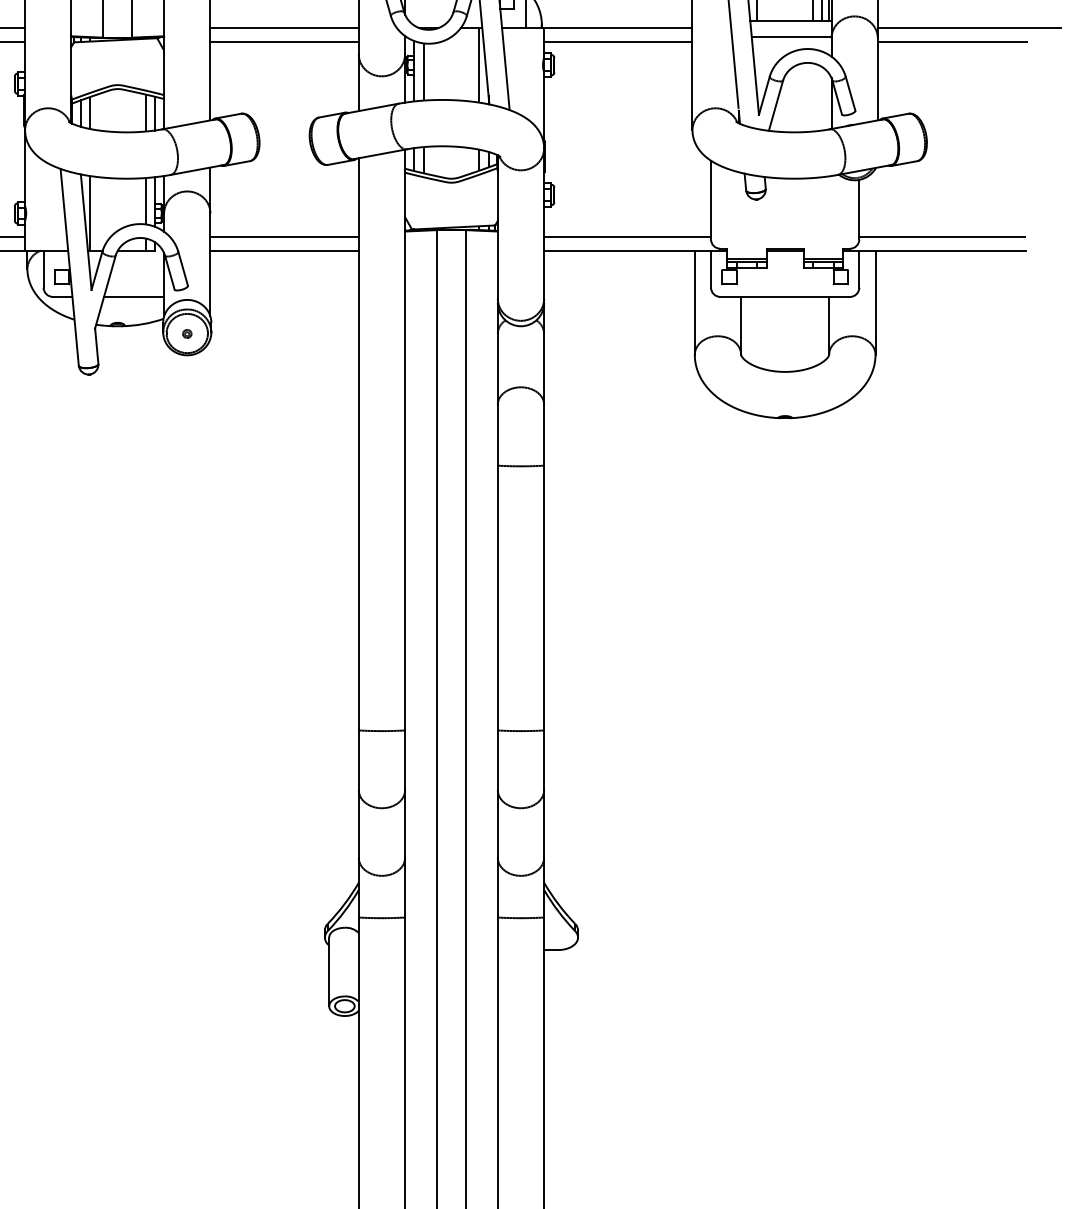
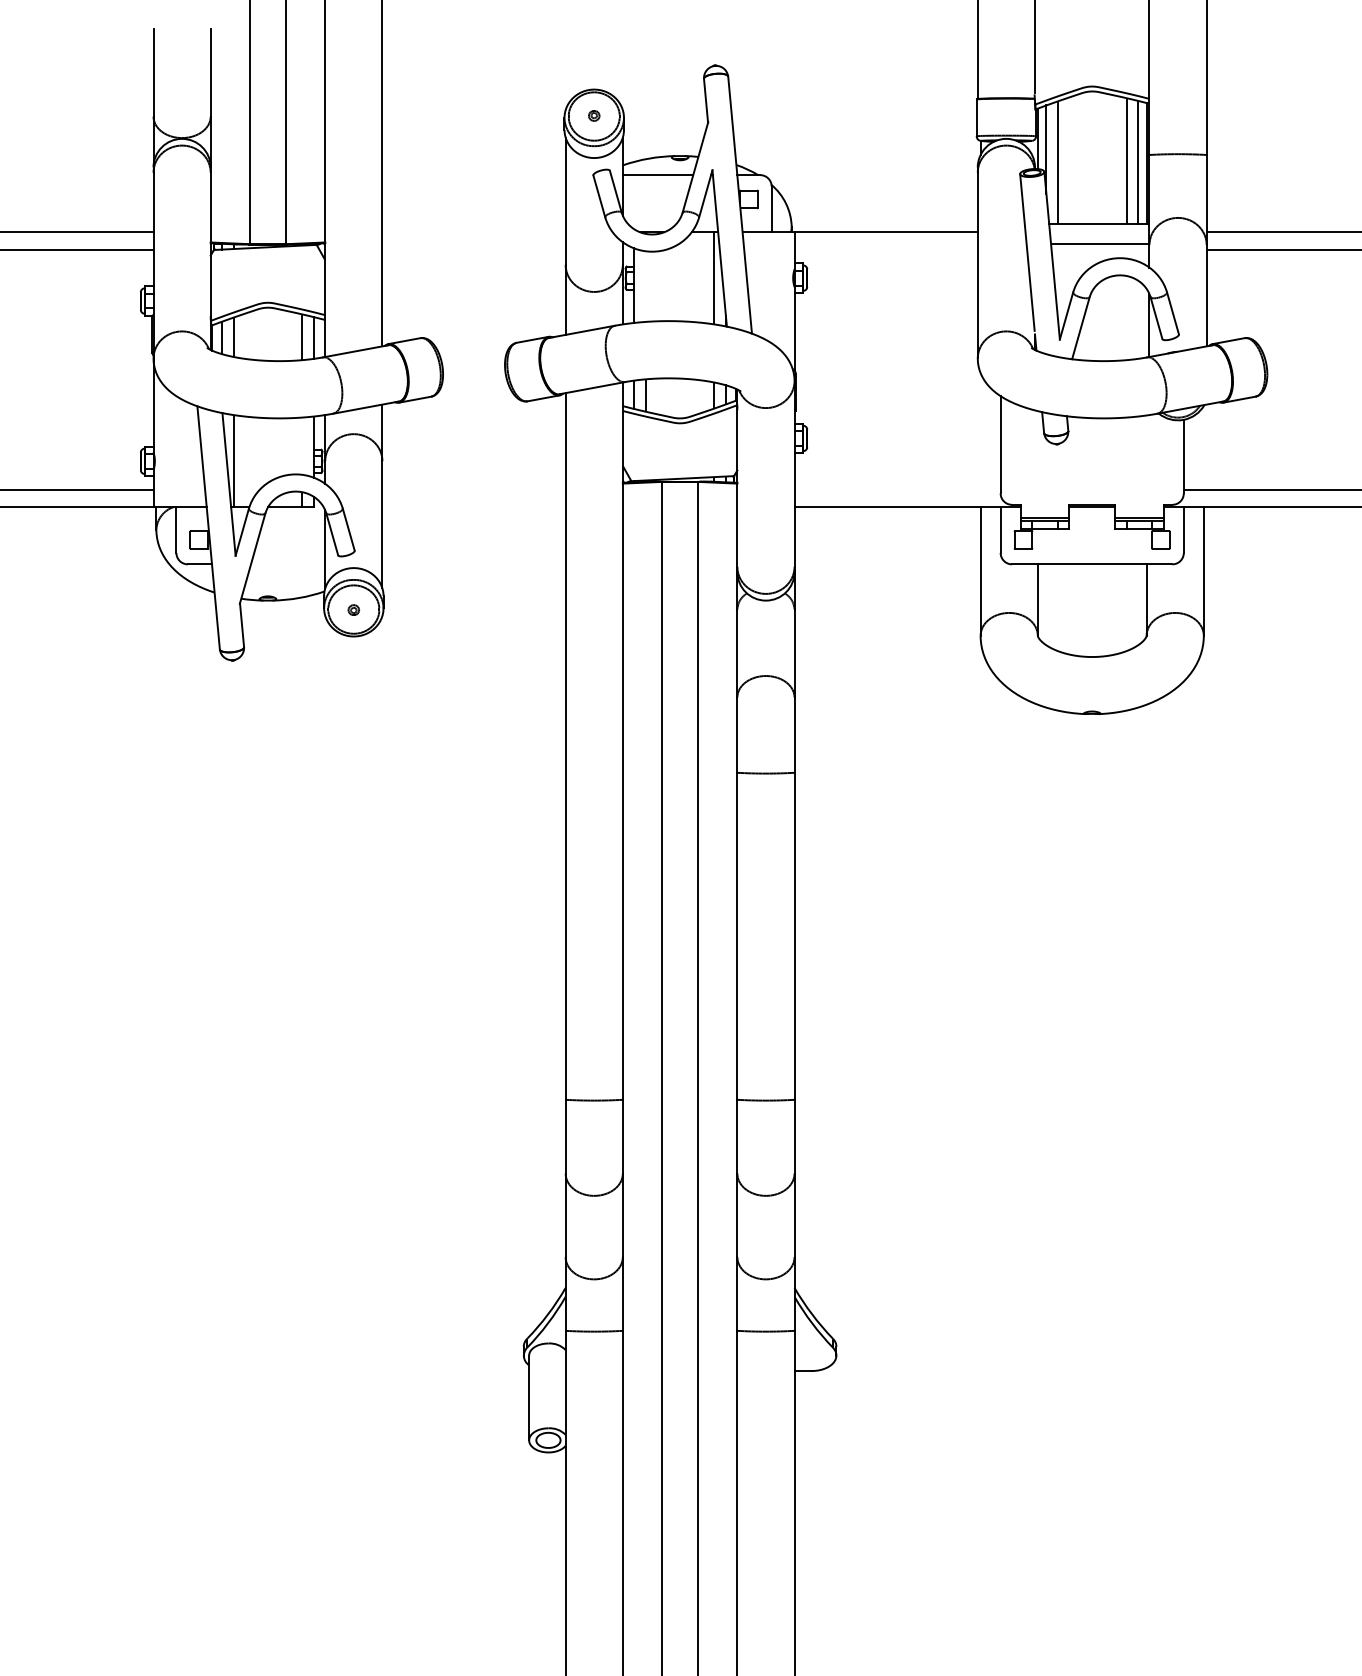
line: (284, 28) -> (473, 232), removed
line: (284, 41) -> (473, 249), removed
line: (617, 41) -> (885, 249), removed
line: (423, 71) -> (645, 286), removed
line: (145, 200) -> (302, 445), removed
line: (284, 236) -> (473, 489), removed
line: (627, 236) -> (897, 489), removed
line: (284, 250) -> (473, 507), removed
line: (134, 297) -> (288, 564), removed

